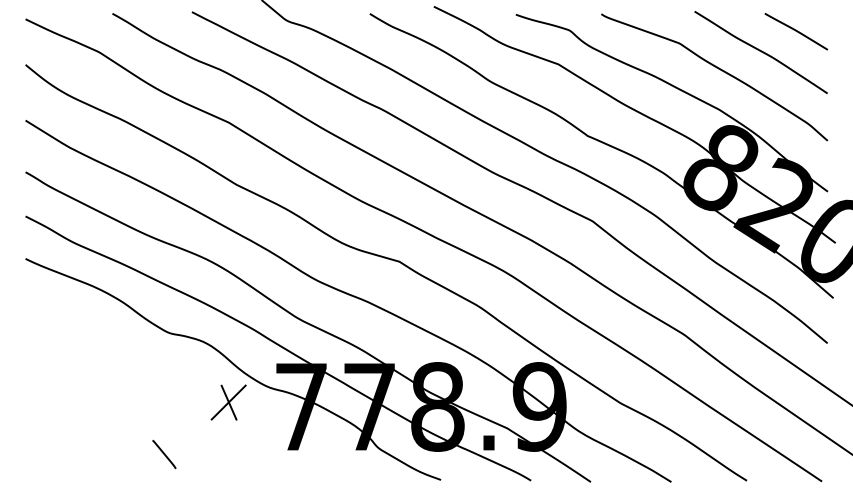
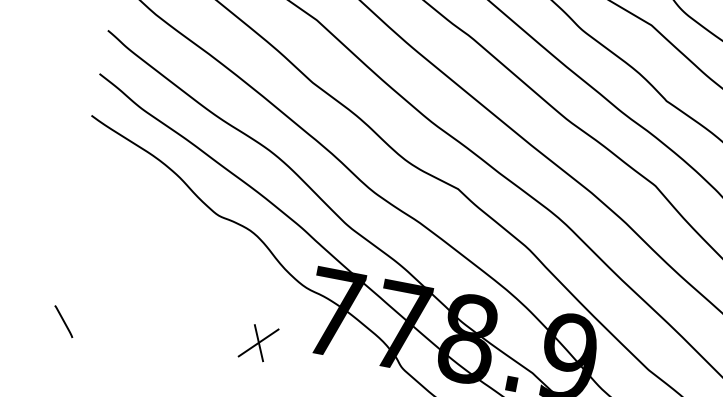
part: (228, 402) -> (258, 342), moved
line: (164, 454) -> (63, 321), moved

